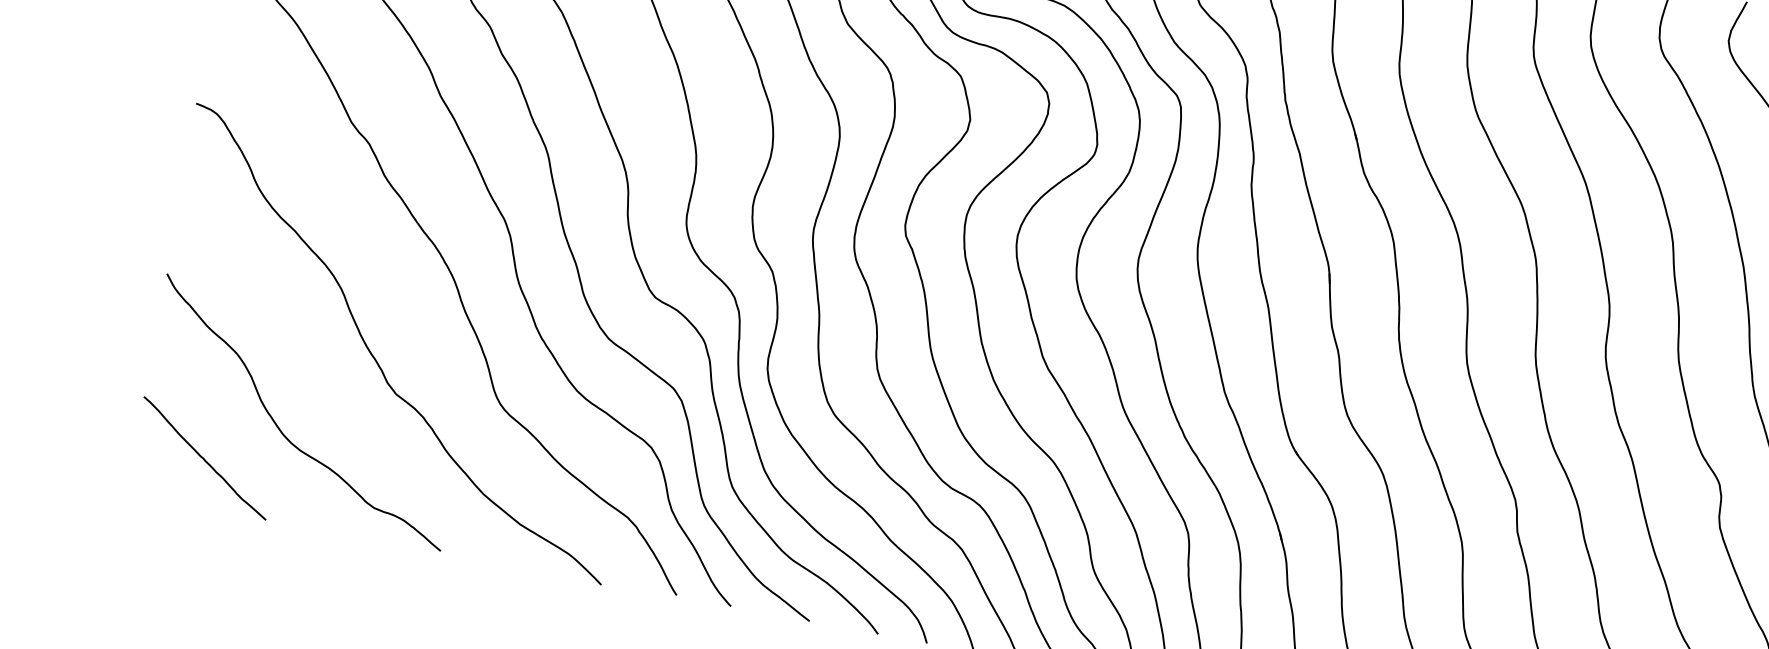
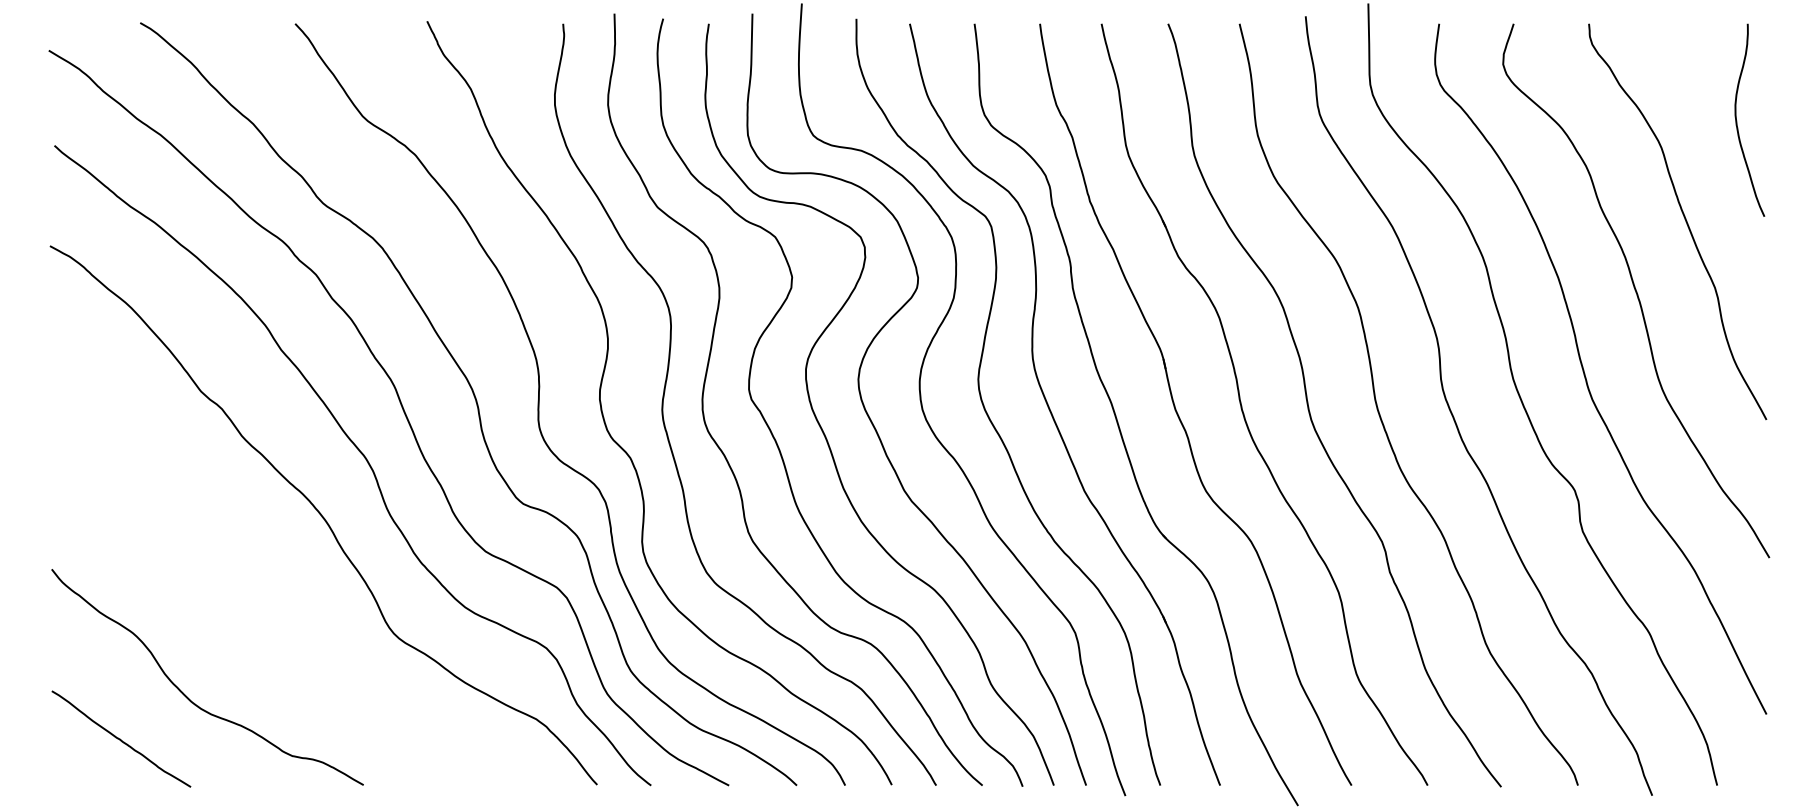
curve: (375, 358) -> (266, 612), removed

